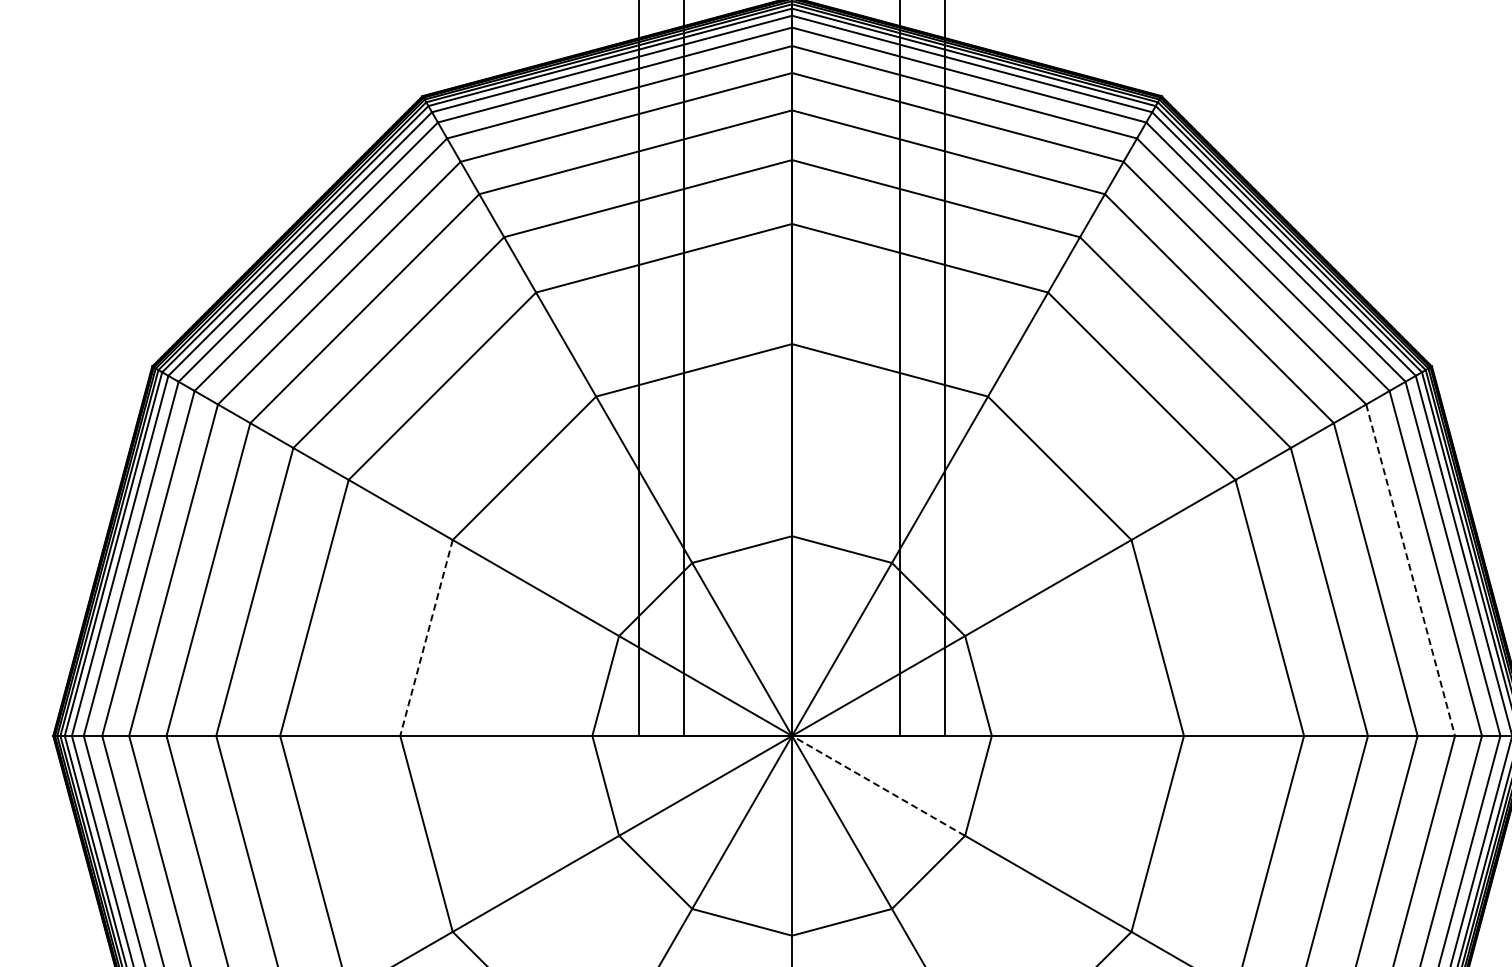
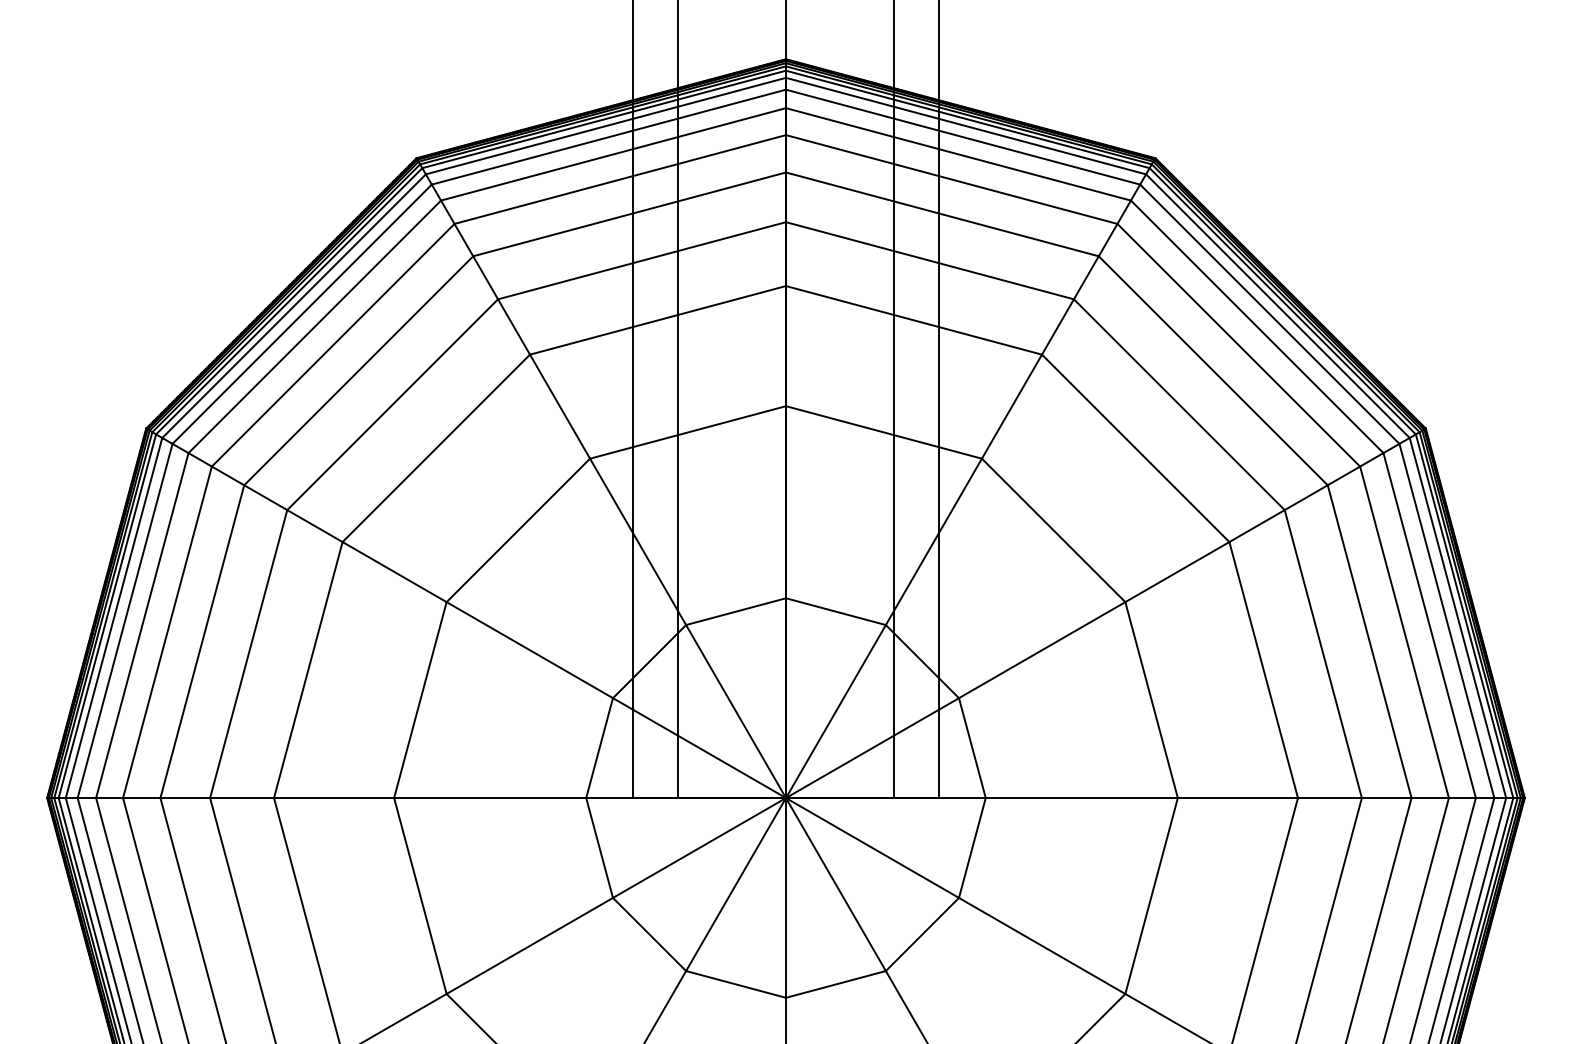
line: (1410, 570) -> (1404, 632), dashed -> solid
line: (426, 638) -> (420, 700), dashed -> solid
line: (878, 785) -> (872, 847), dashed -> solid

